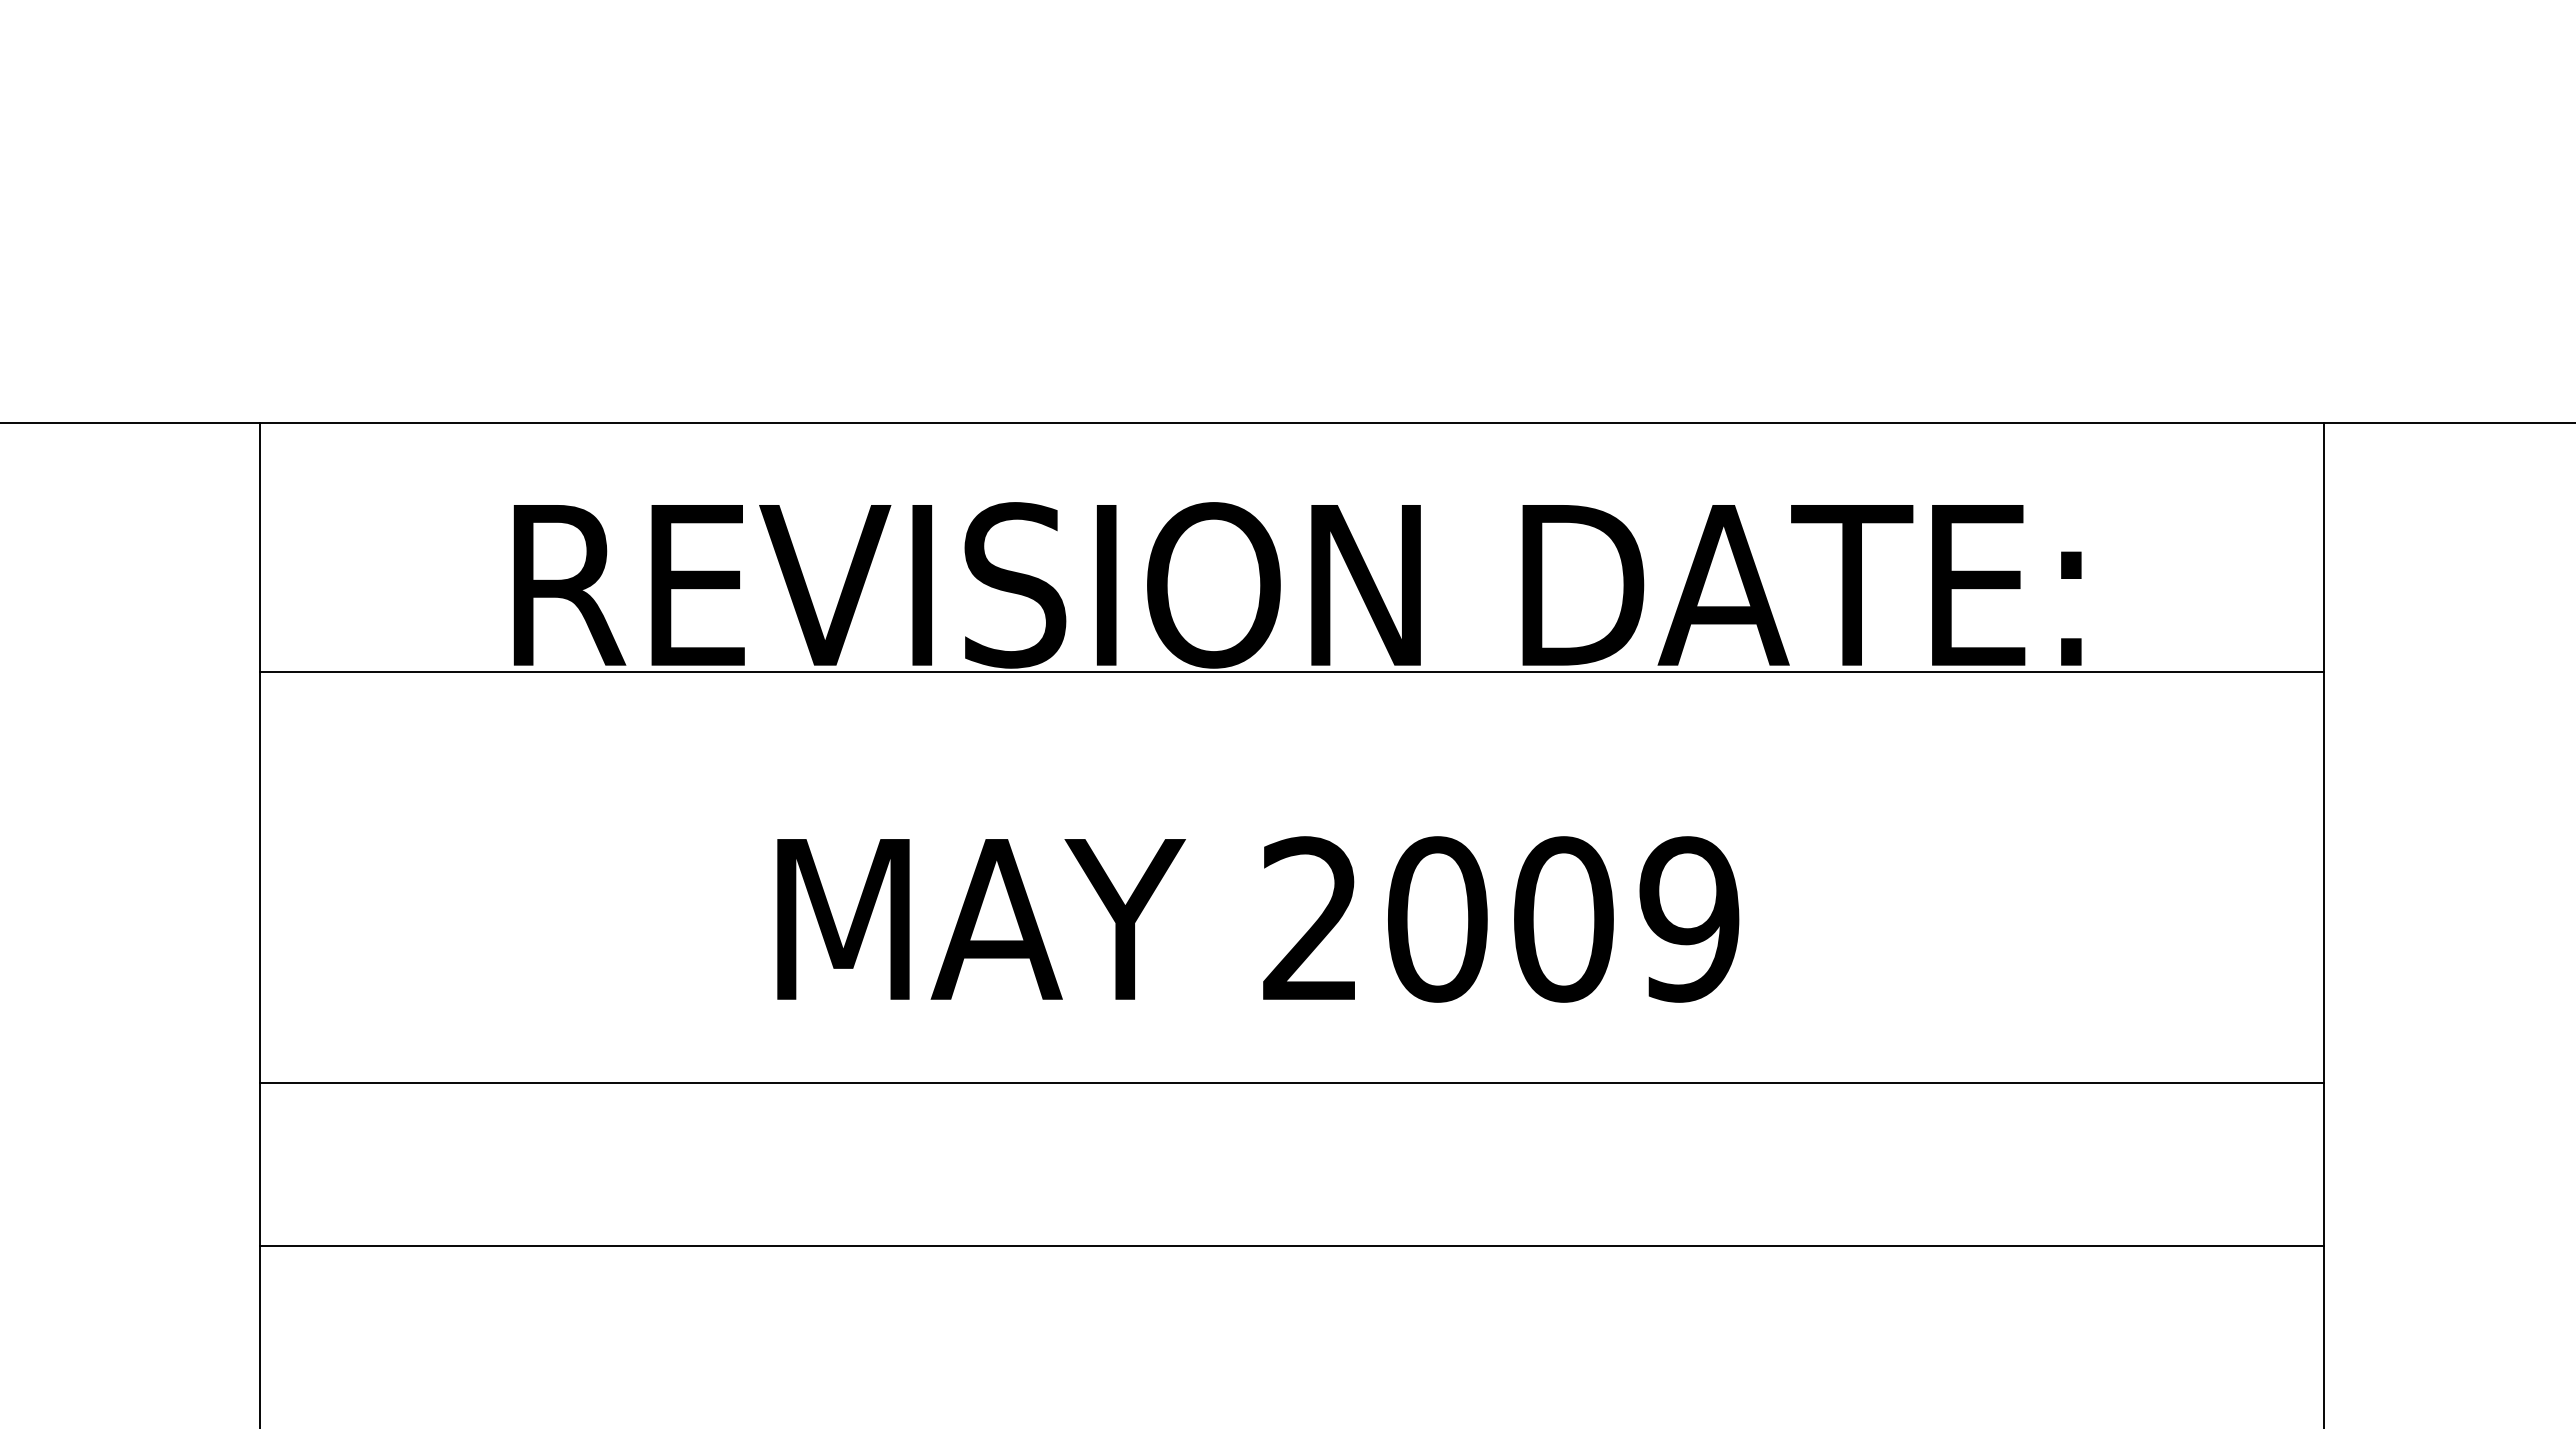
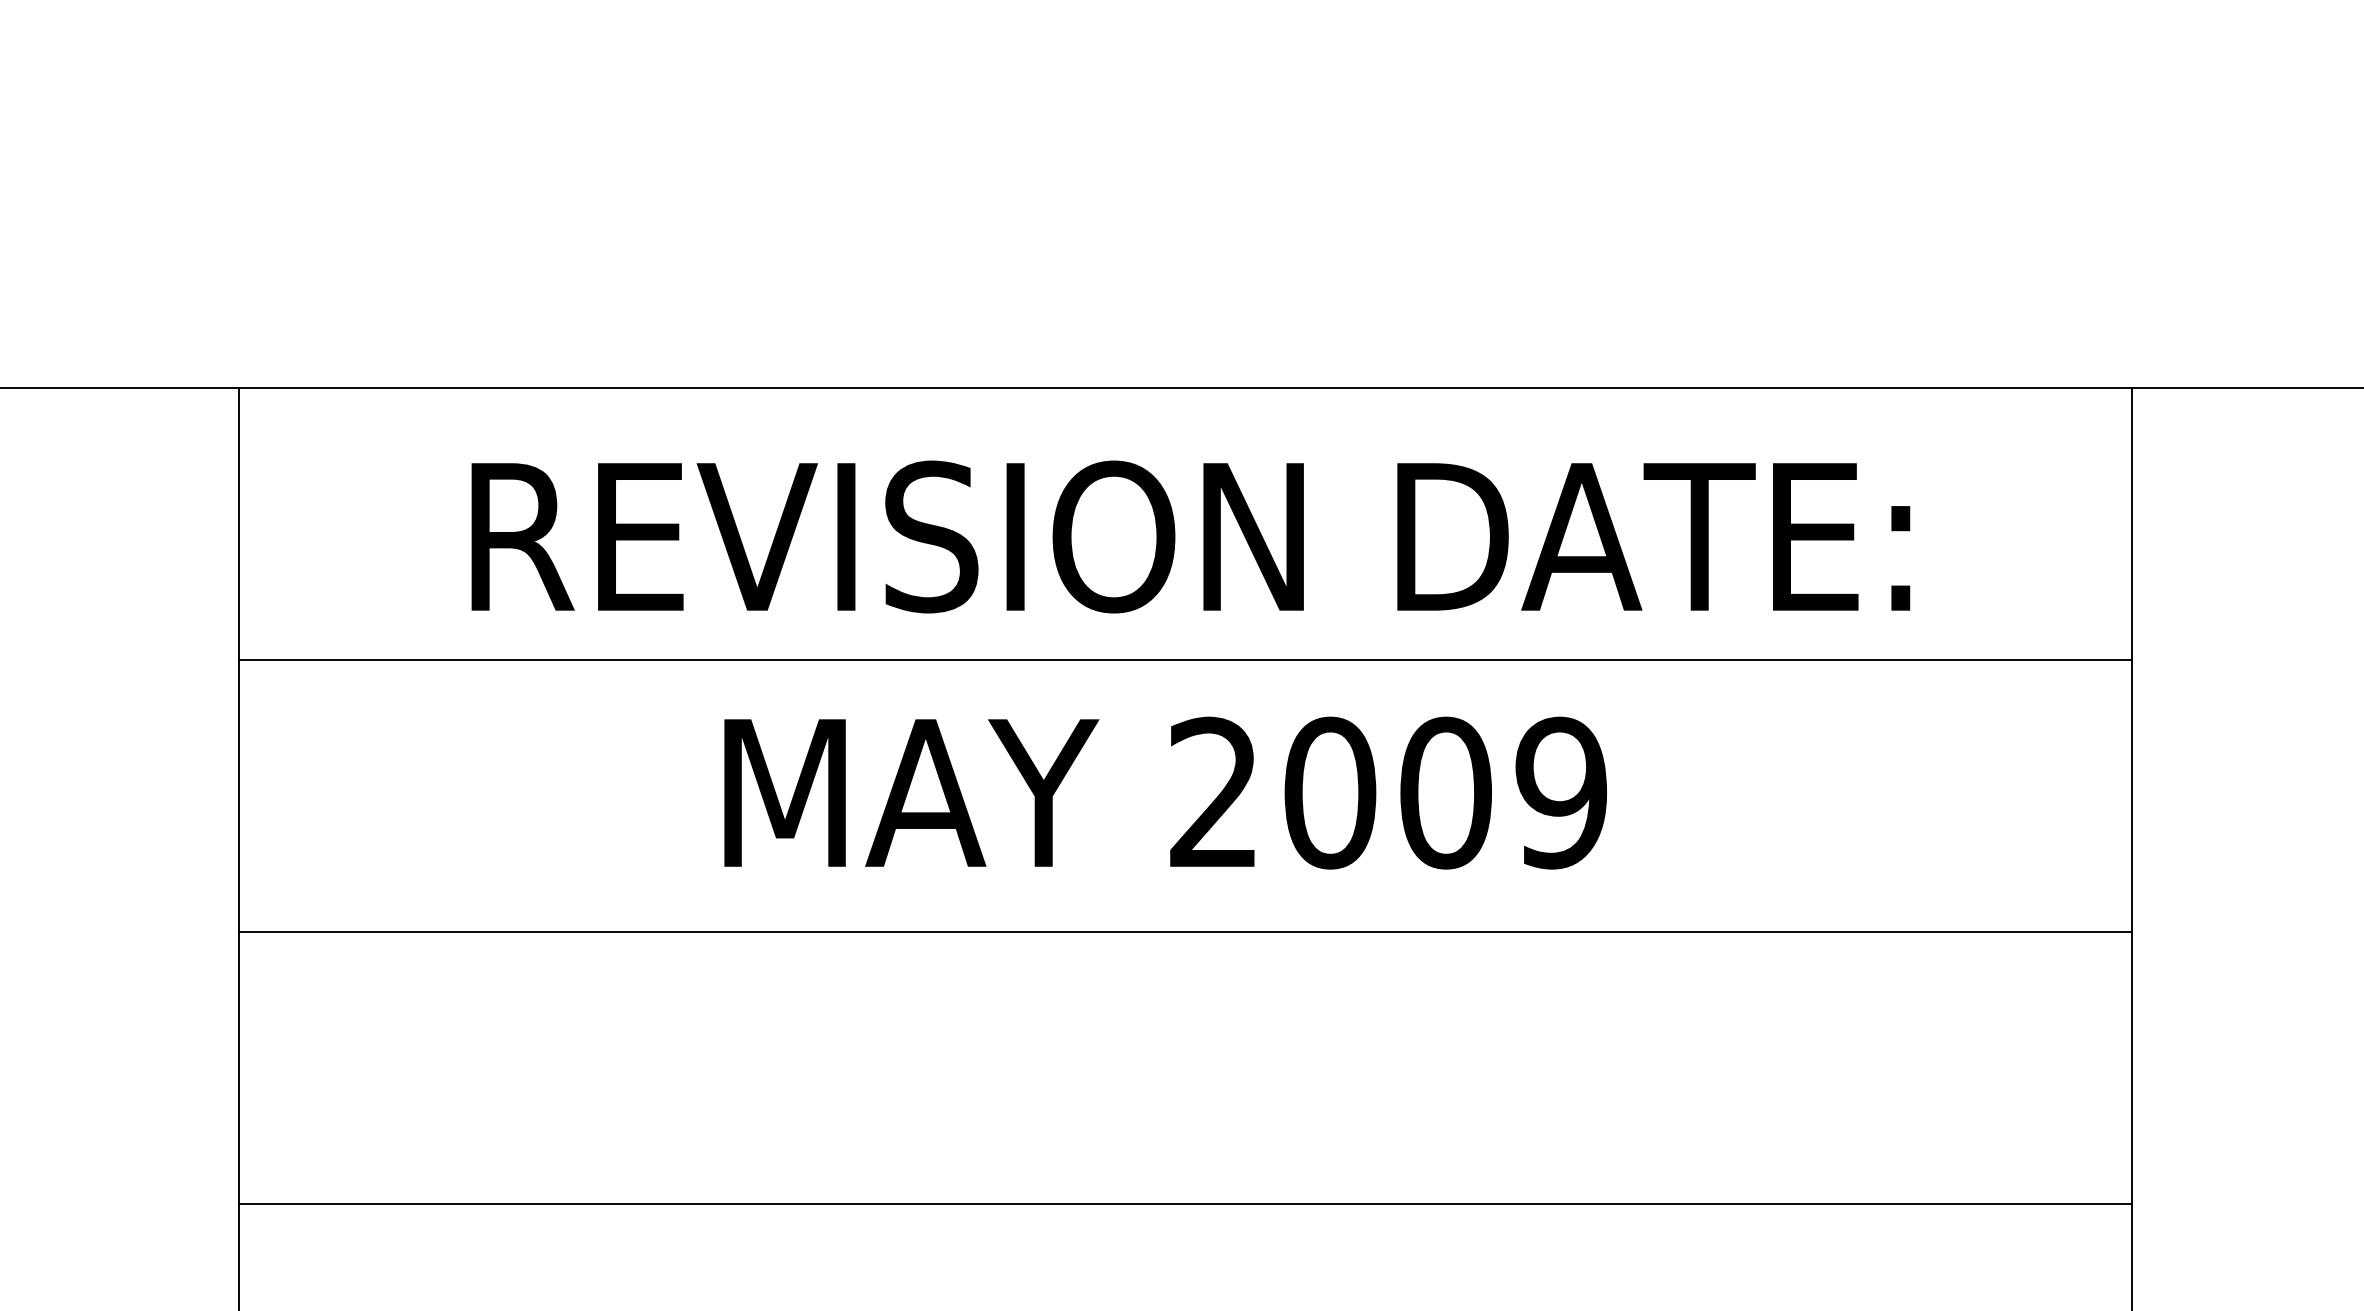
line: (1291, 672) -> (1185, 660), moved
text: (1258, 919) -> (1165, 793), moved
line: (1291, 1082) -> (1185, 931), moved
line: (1291, 1246) -> (1185, 1204), moved

